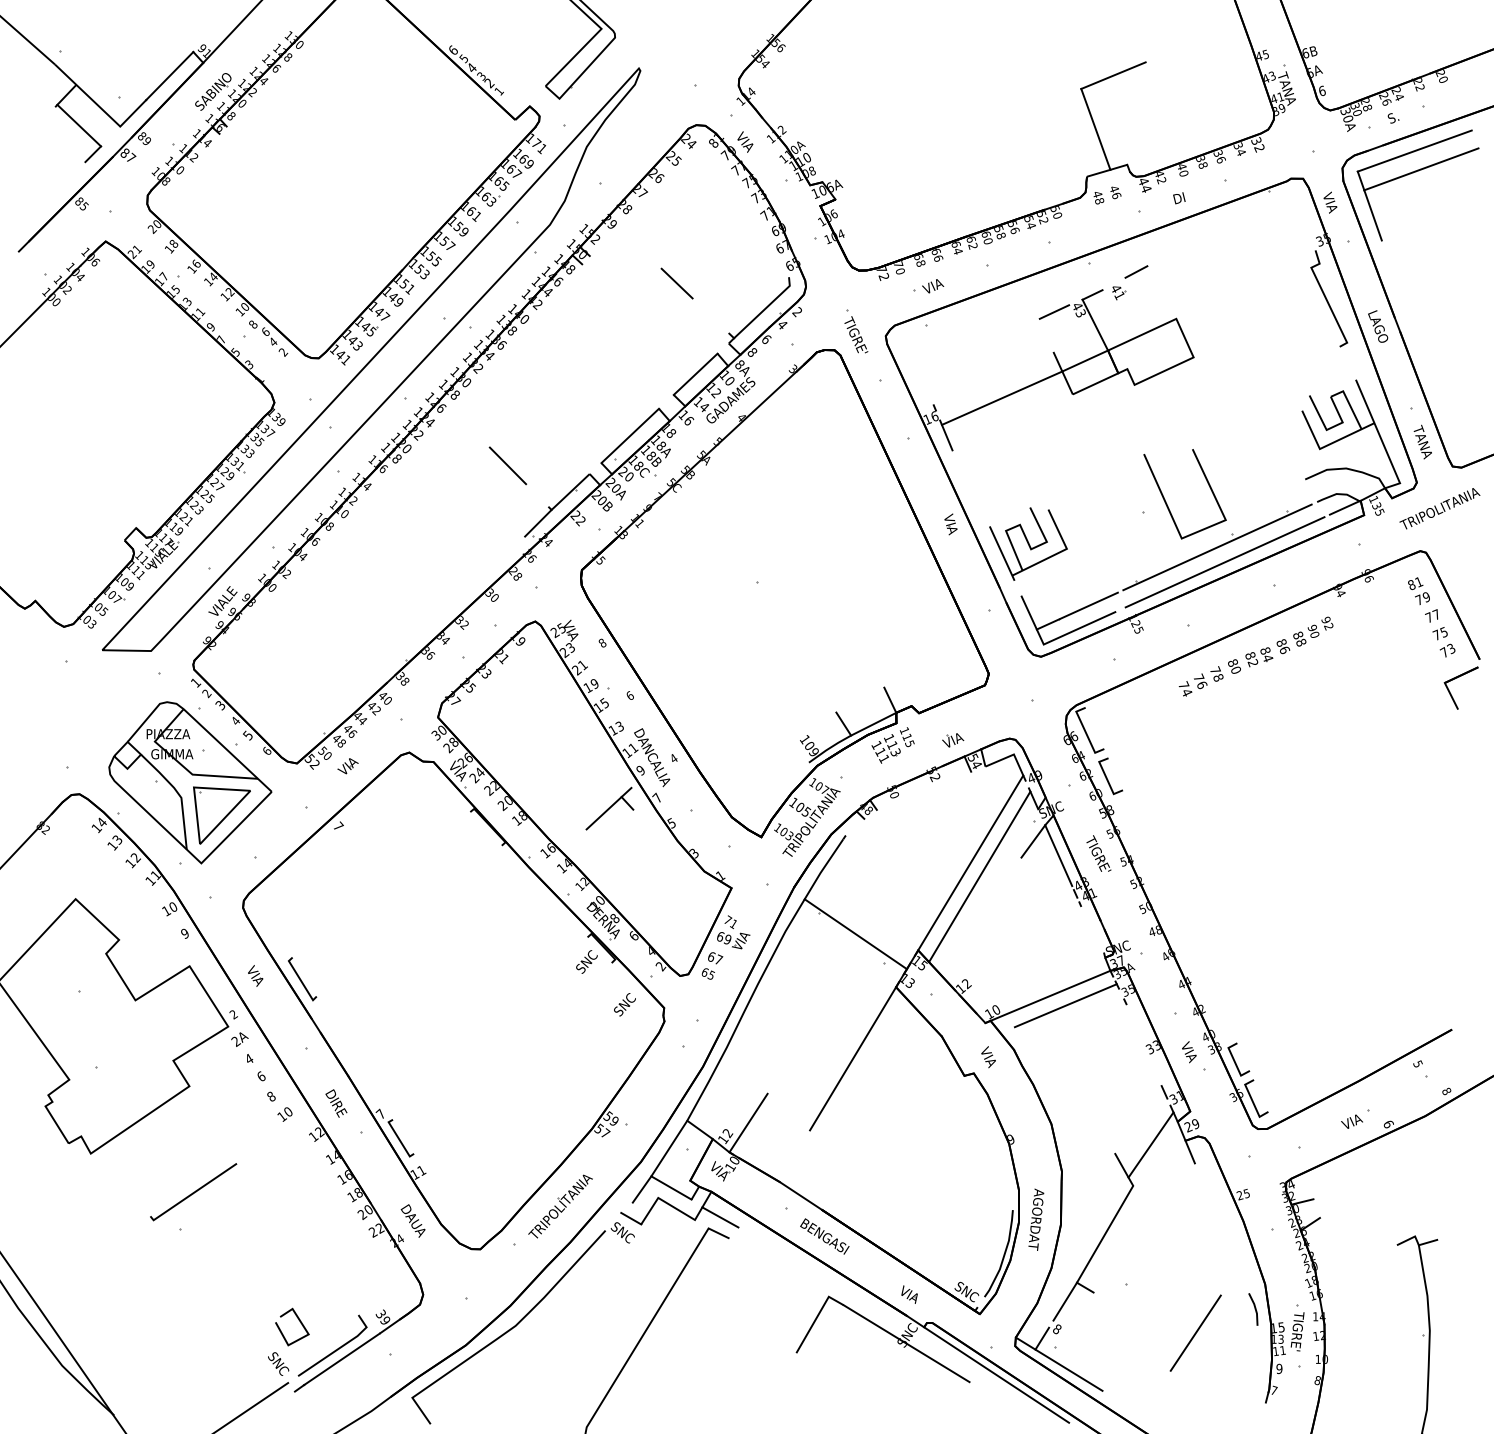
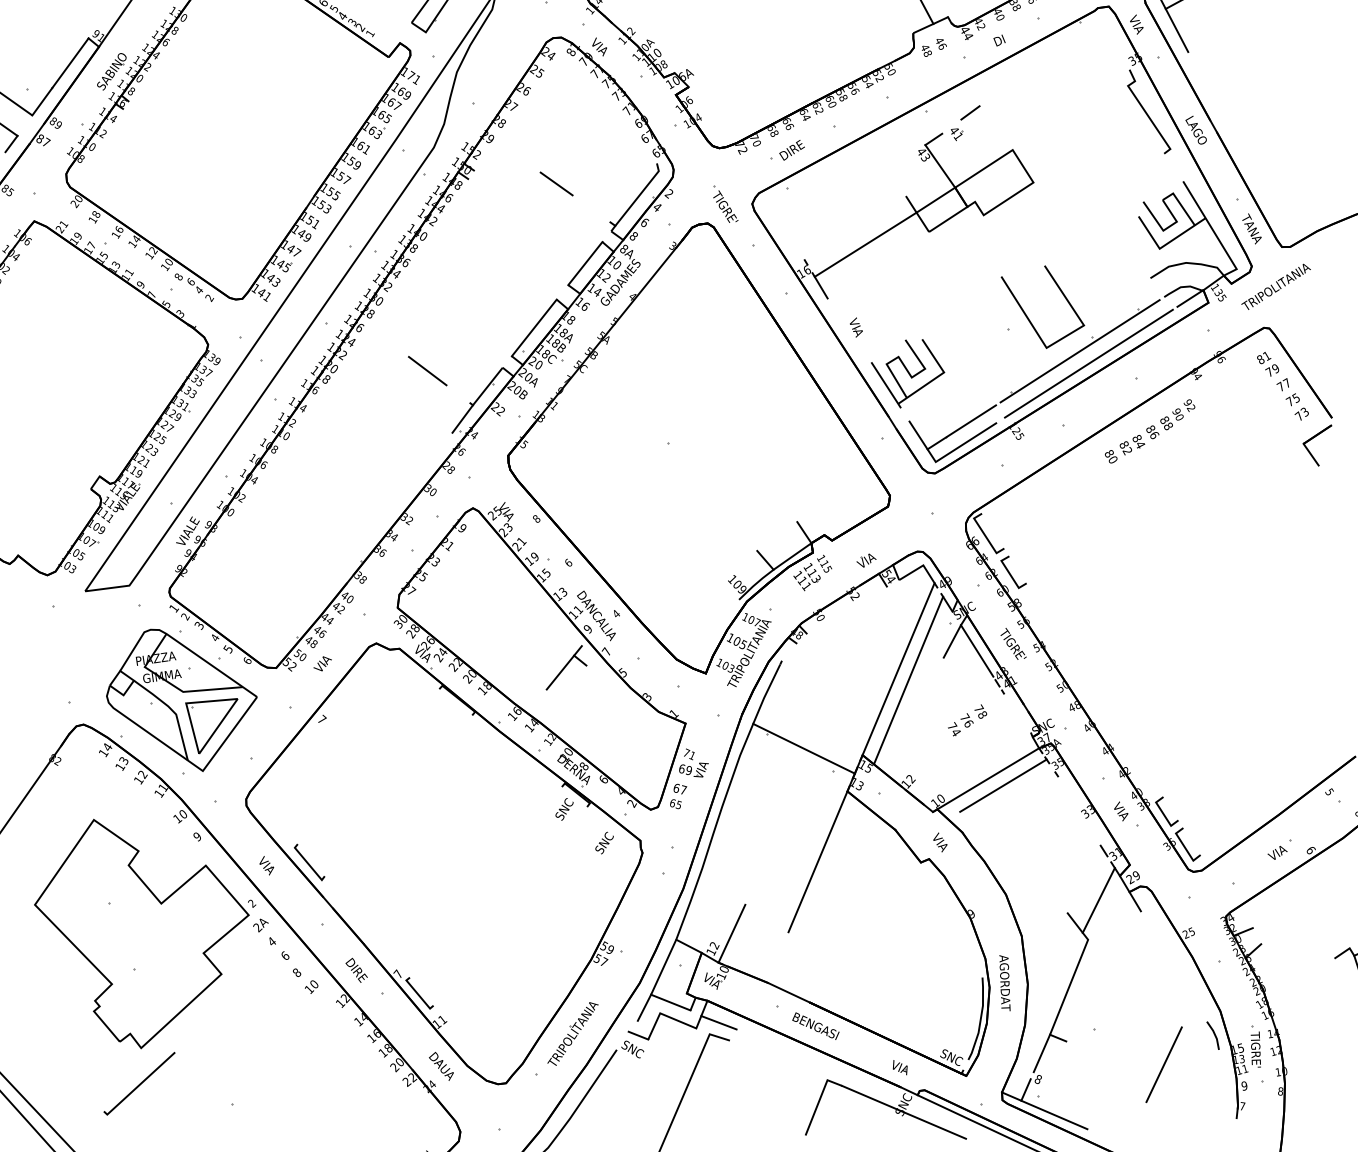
text: (936, 284) -> (791, 150), VIA -> DIRE
line: (1054, 311) -> (901, 159), removed
part: (950, 524) -> (855, 327), moved
text: (1200, 681) -> (966, 720), moved
line: (193, 1192) -> (139, 1084), moved

